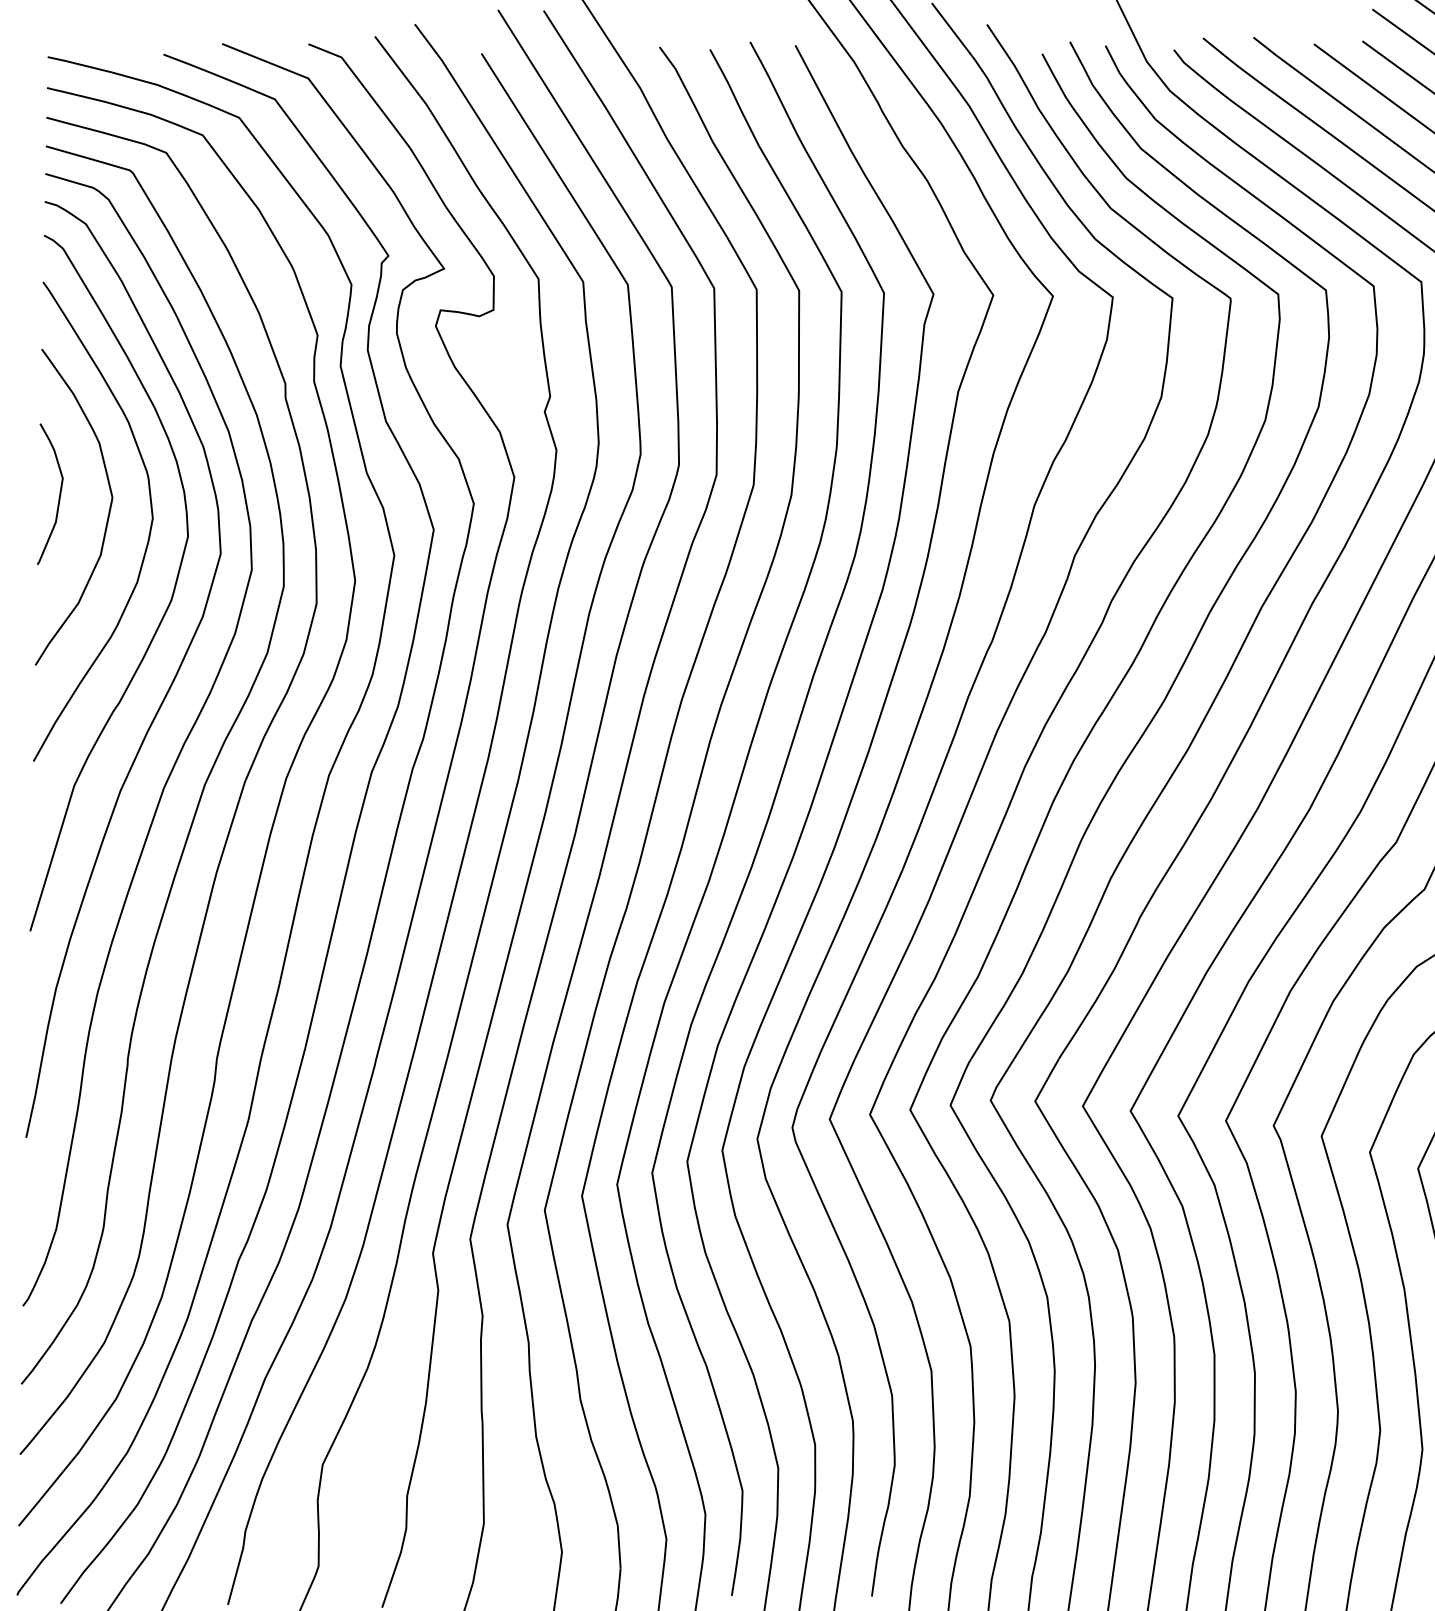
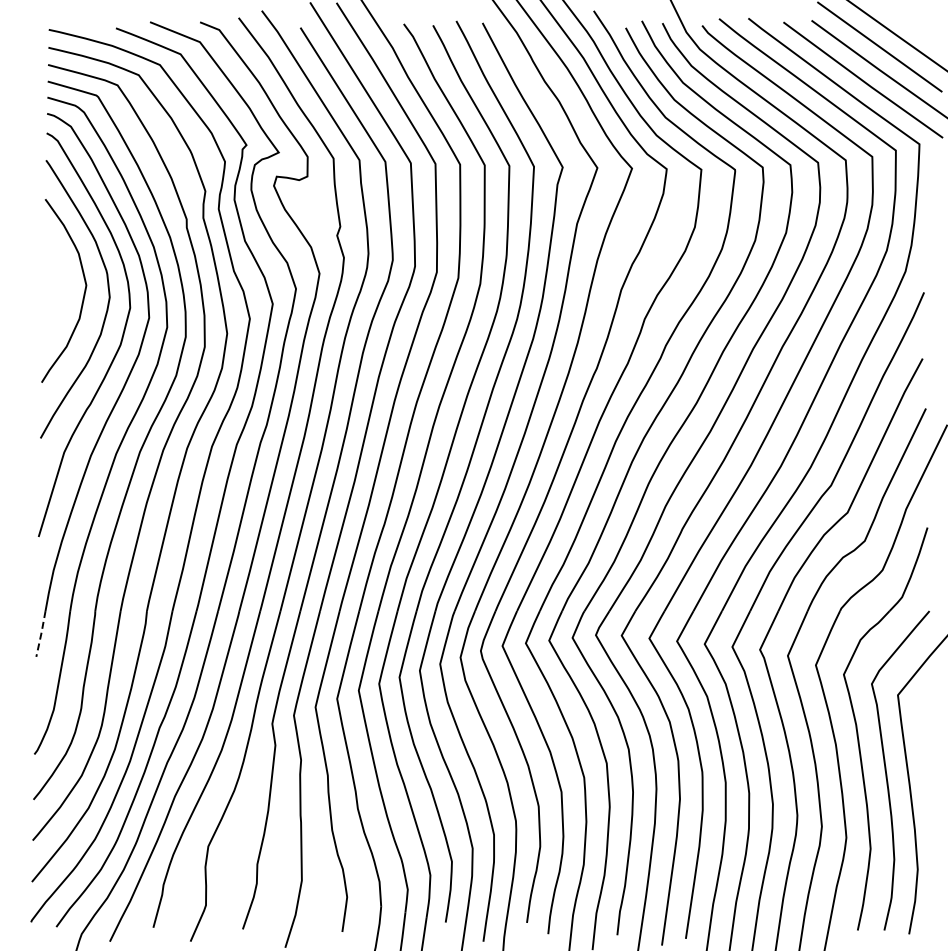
curve: (57, 497) -> (54, 285), removed
line: (35, 1097) -> (41, 633), solid -> dashed

